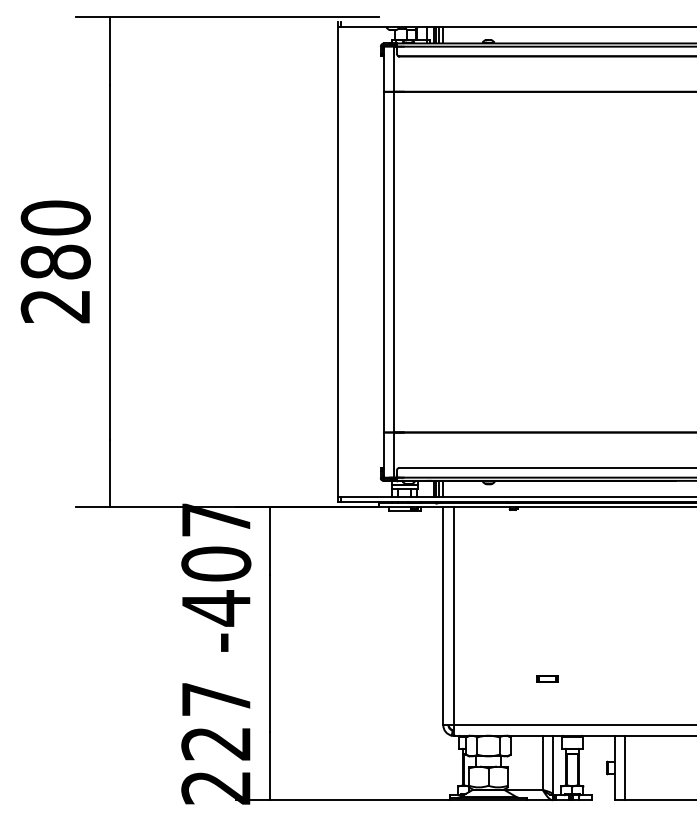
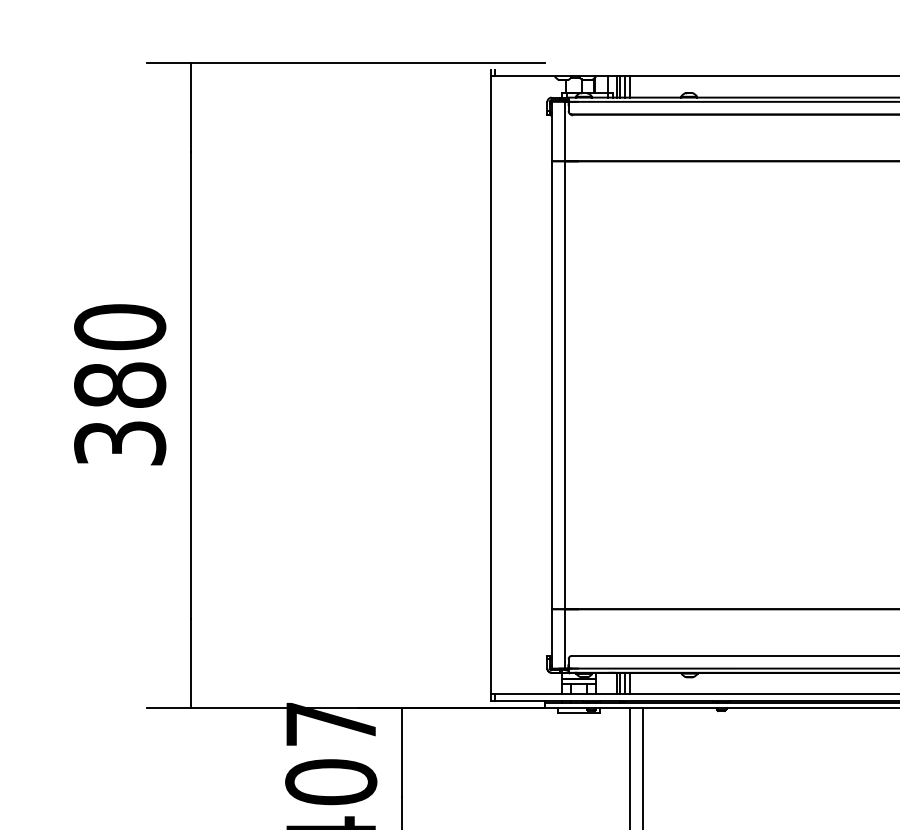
text: (55, 306) -> (119, 443), 280 -> 380

